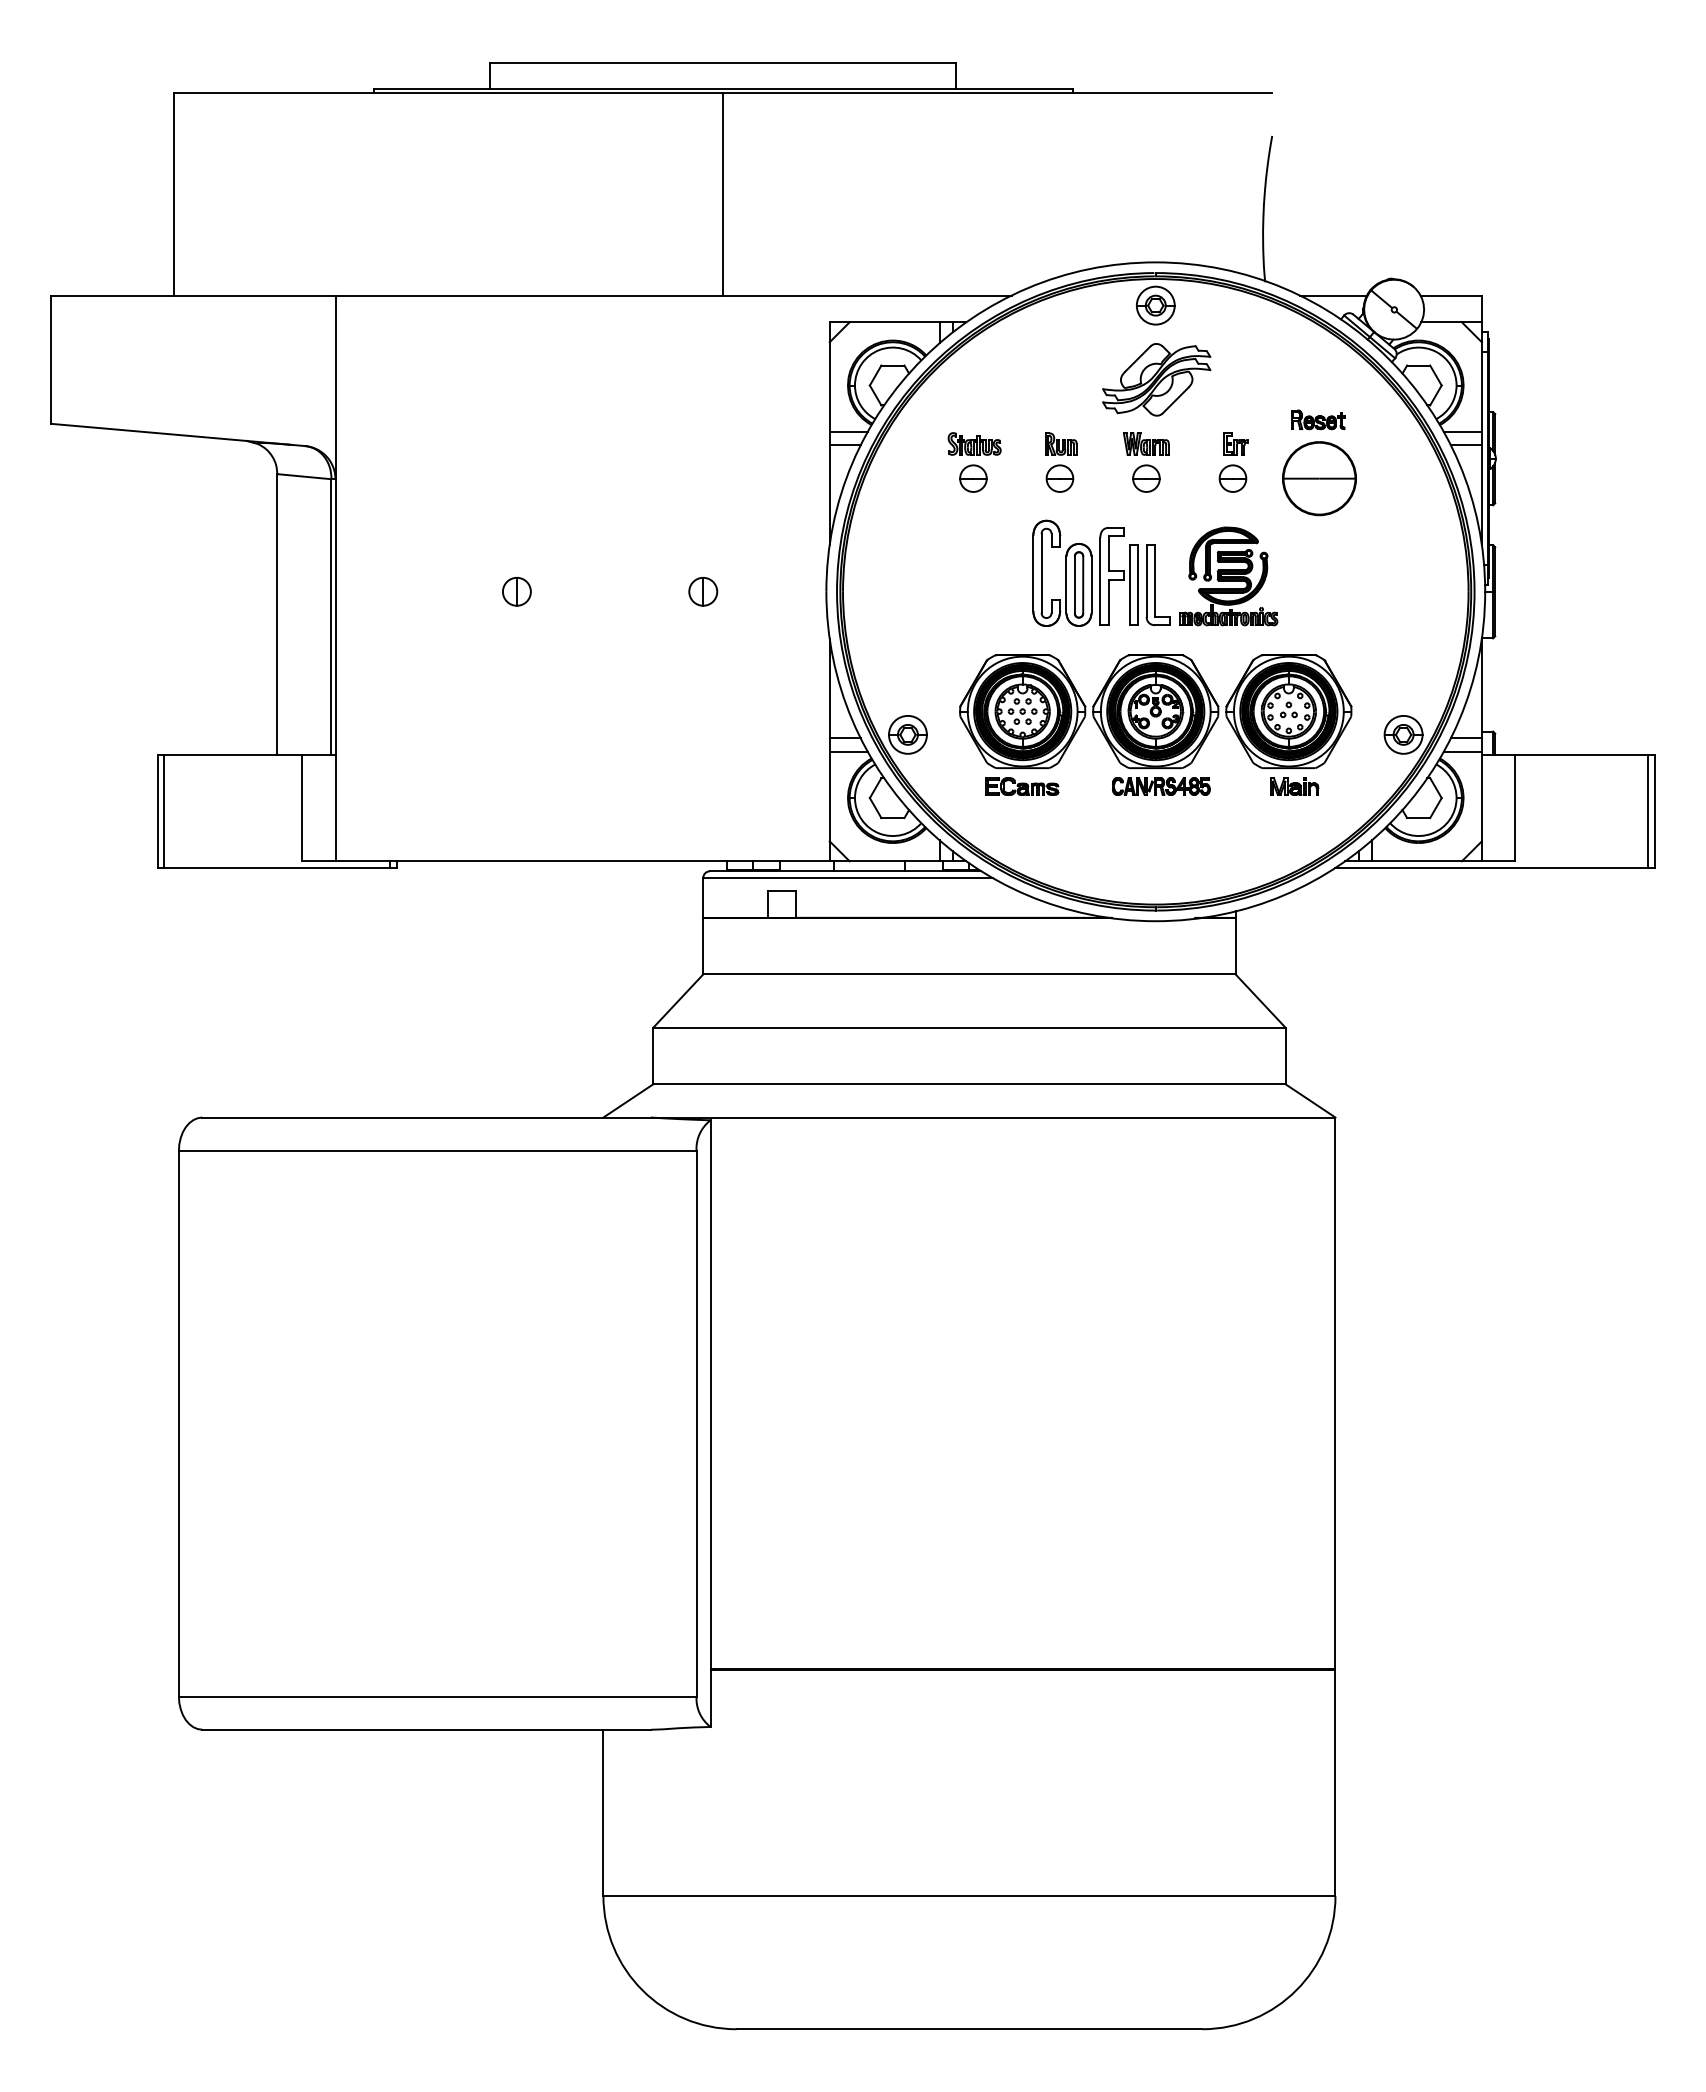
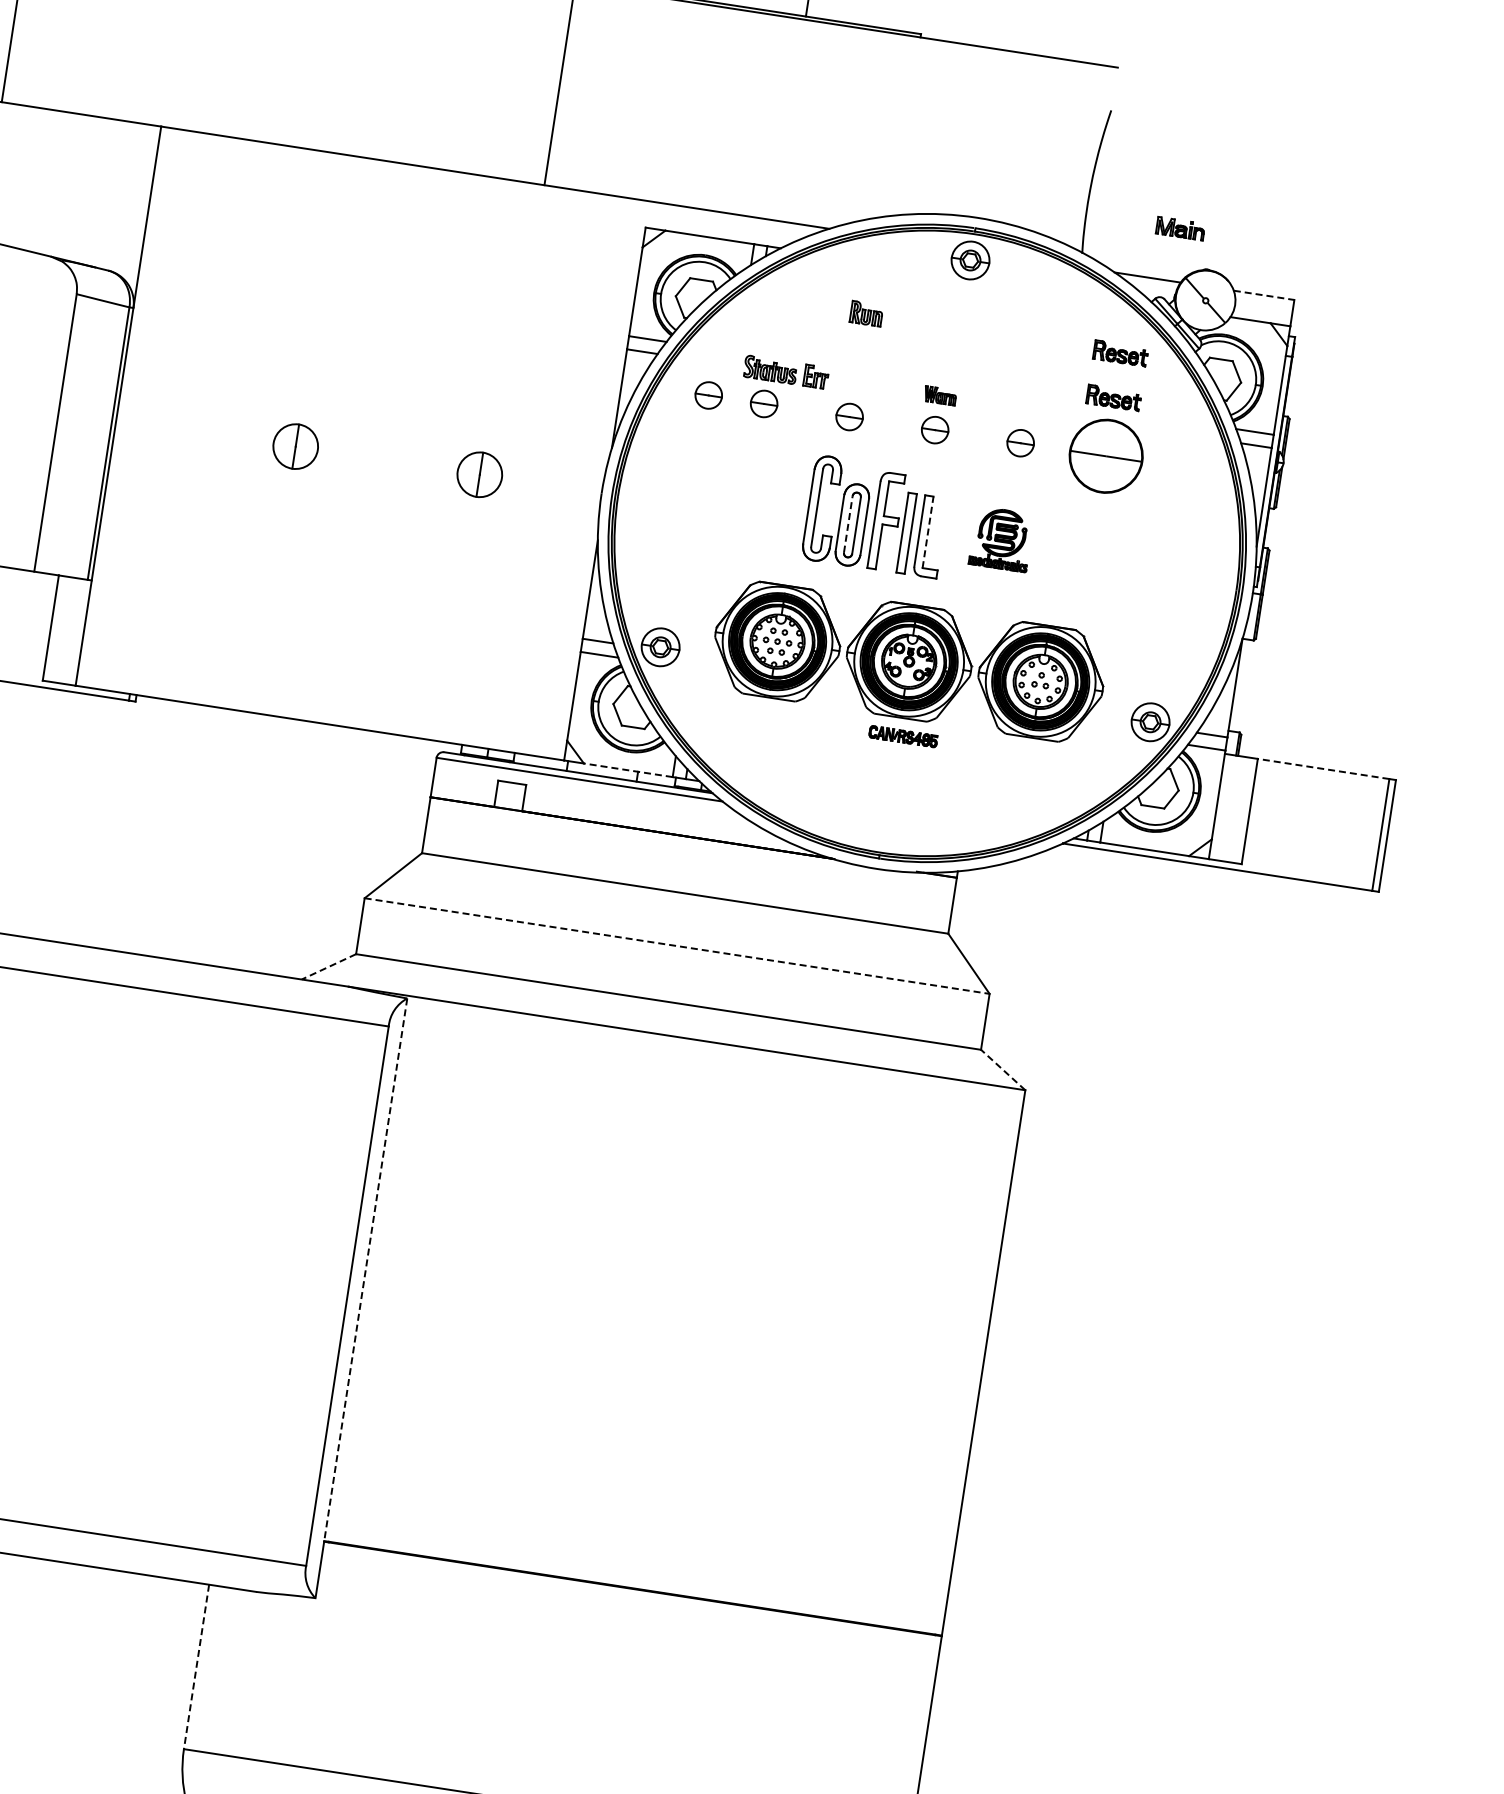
line: (1451, 295) -> (1264, 295), solid -> dashed
part: (1318, 374) -> (1120, 353), added
part: (1156, 379) -> (960, 333), removed
part: (1061, 443) -> (867, 313), moved
part: (1146, 443) -> (940, 395), size x0.7
part: (1235, 443) -> (815, 376), moved
part: (917, 478) -> (708, 395), added
part: (1228, 576) -> (1001, 539), size x0.6
line: (1154, 580) -> (927, 532), solid -> dashed
line: (1074, 584) -> (848, 523), solid -> dashed
part: (516, 591) -> (295, 446), size x1.6
part: (703, 591) -> (480, 474), size x1.6
line: (1581, 754) -> (1323, 768), solid -> dashed
part: (1022, 786) -> (766, 715), removed
part: (1161, 786) -> (903, 736), size x0.7
part: (1294, 786) -> (1180, 228), moved
line: (894, 861) -> (628, 770), solid -> dashed
line: (969, 1027) -> (677, 945), solid -> dashed
line: (628, 1100) -> (329, 966), solid -> dashed
line: (1310, 1100) -> (1003, 1069), solid -> dashed
line: (710, 1395) -> (365, 1270), solid -> dashed
line: (603, 1813) -> (196, 1667), solid -> dashed

